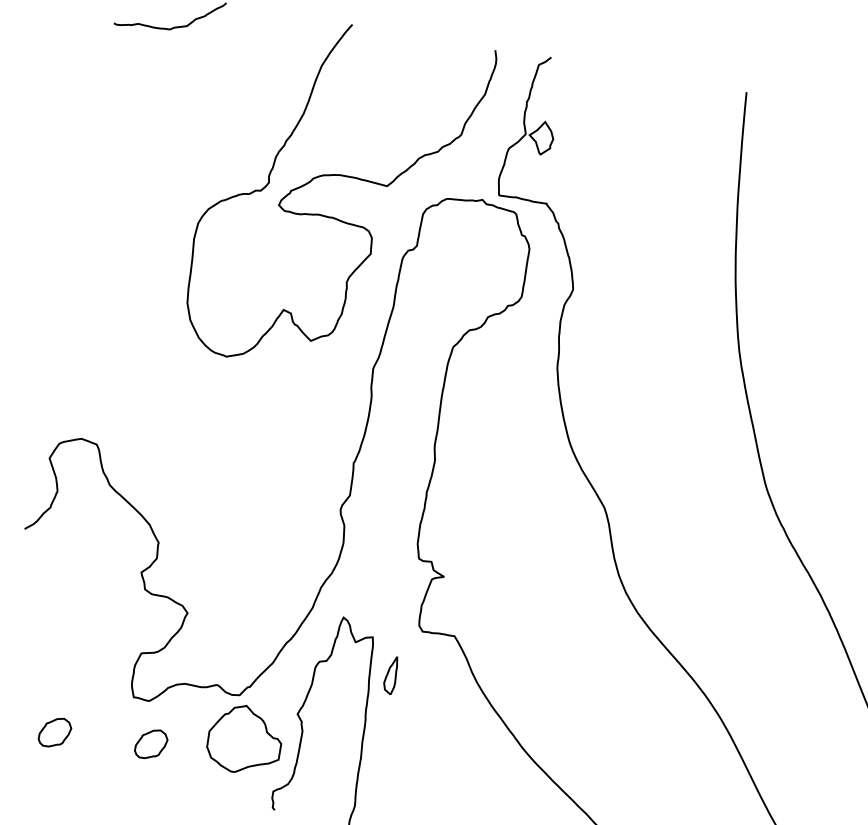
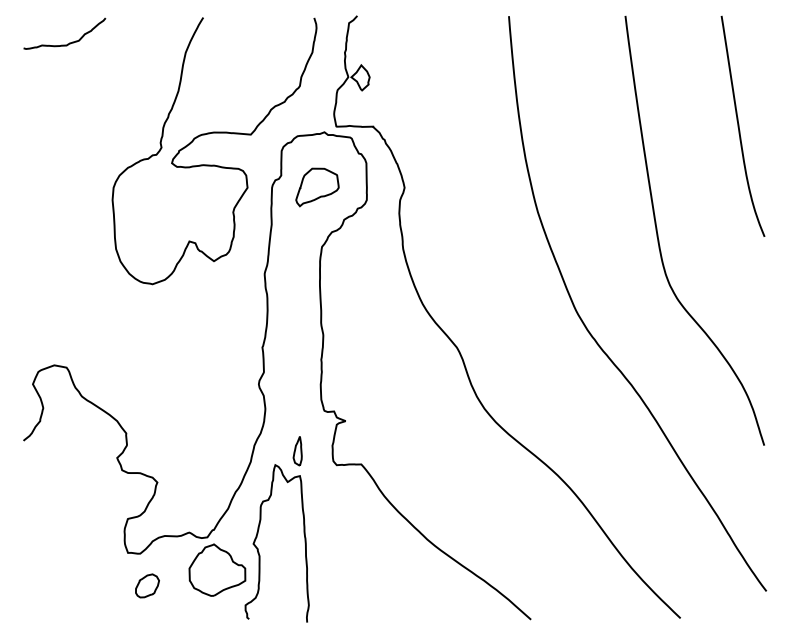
part: (460, 269) -> (317, 187), added
part: (390, 675) -> (297, 451), moved
part: (55, 731) -> (73, 589), removed

